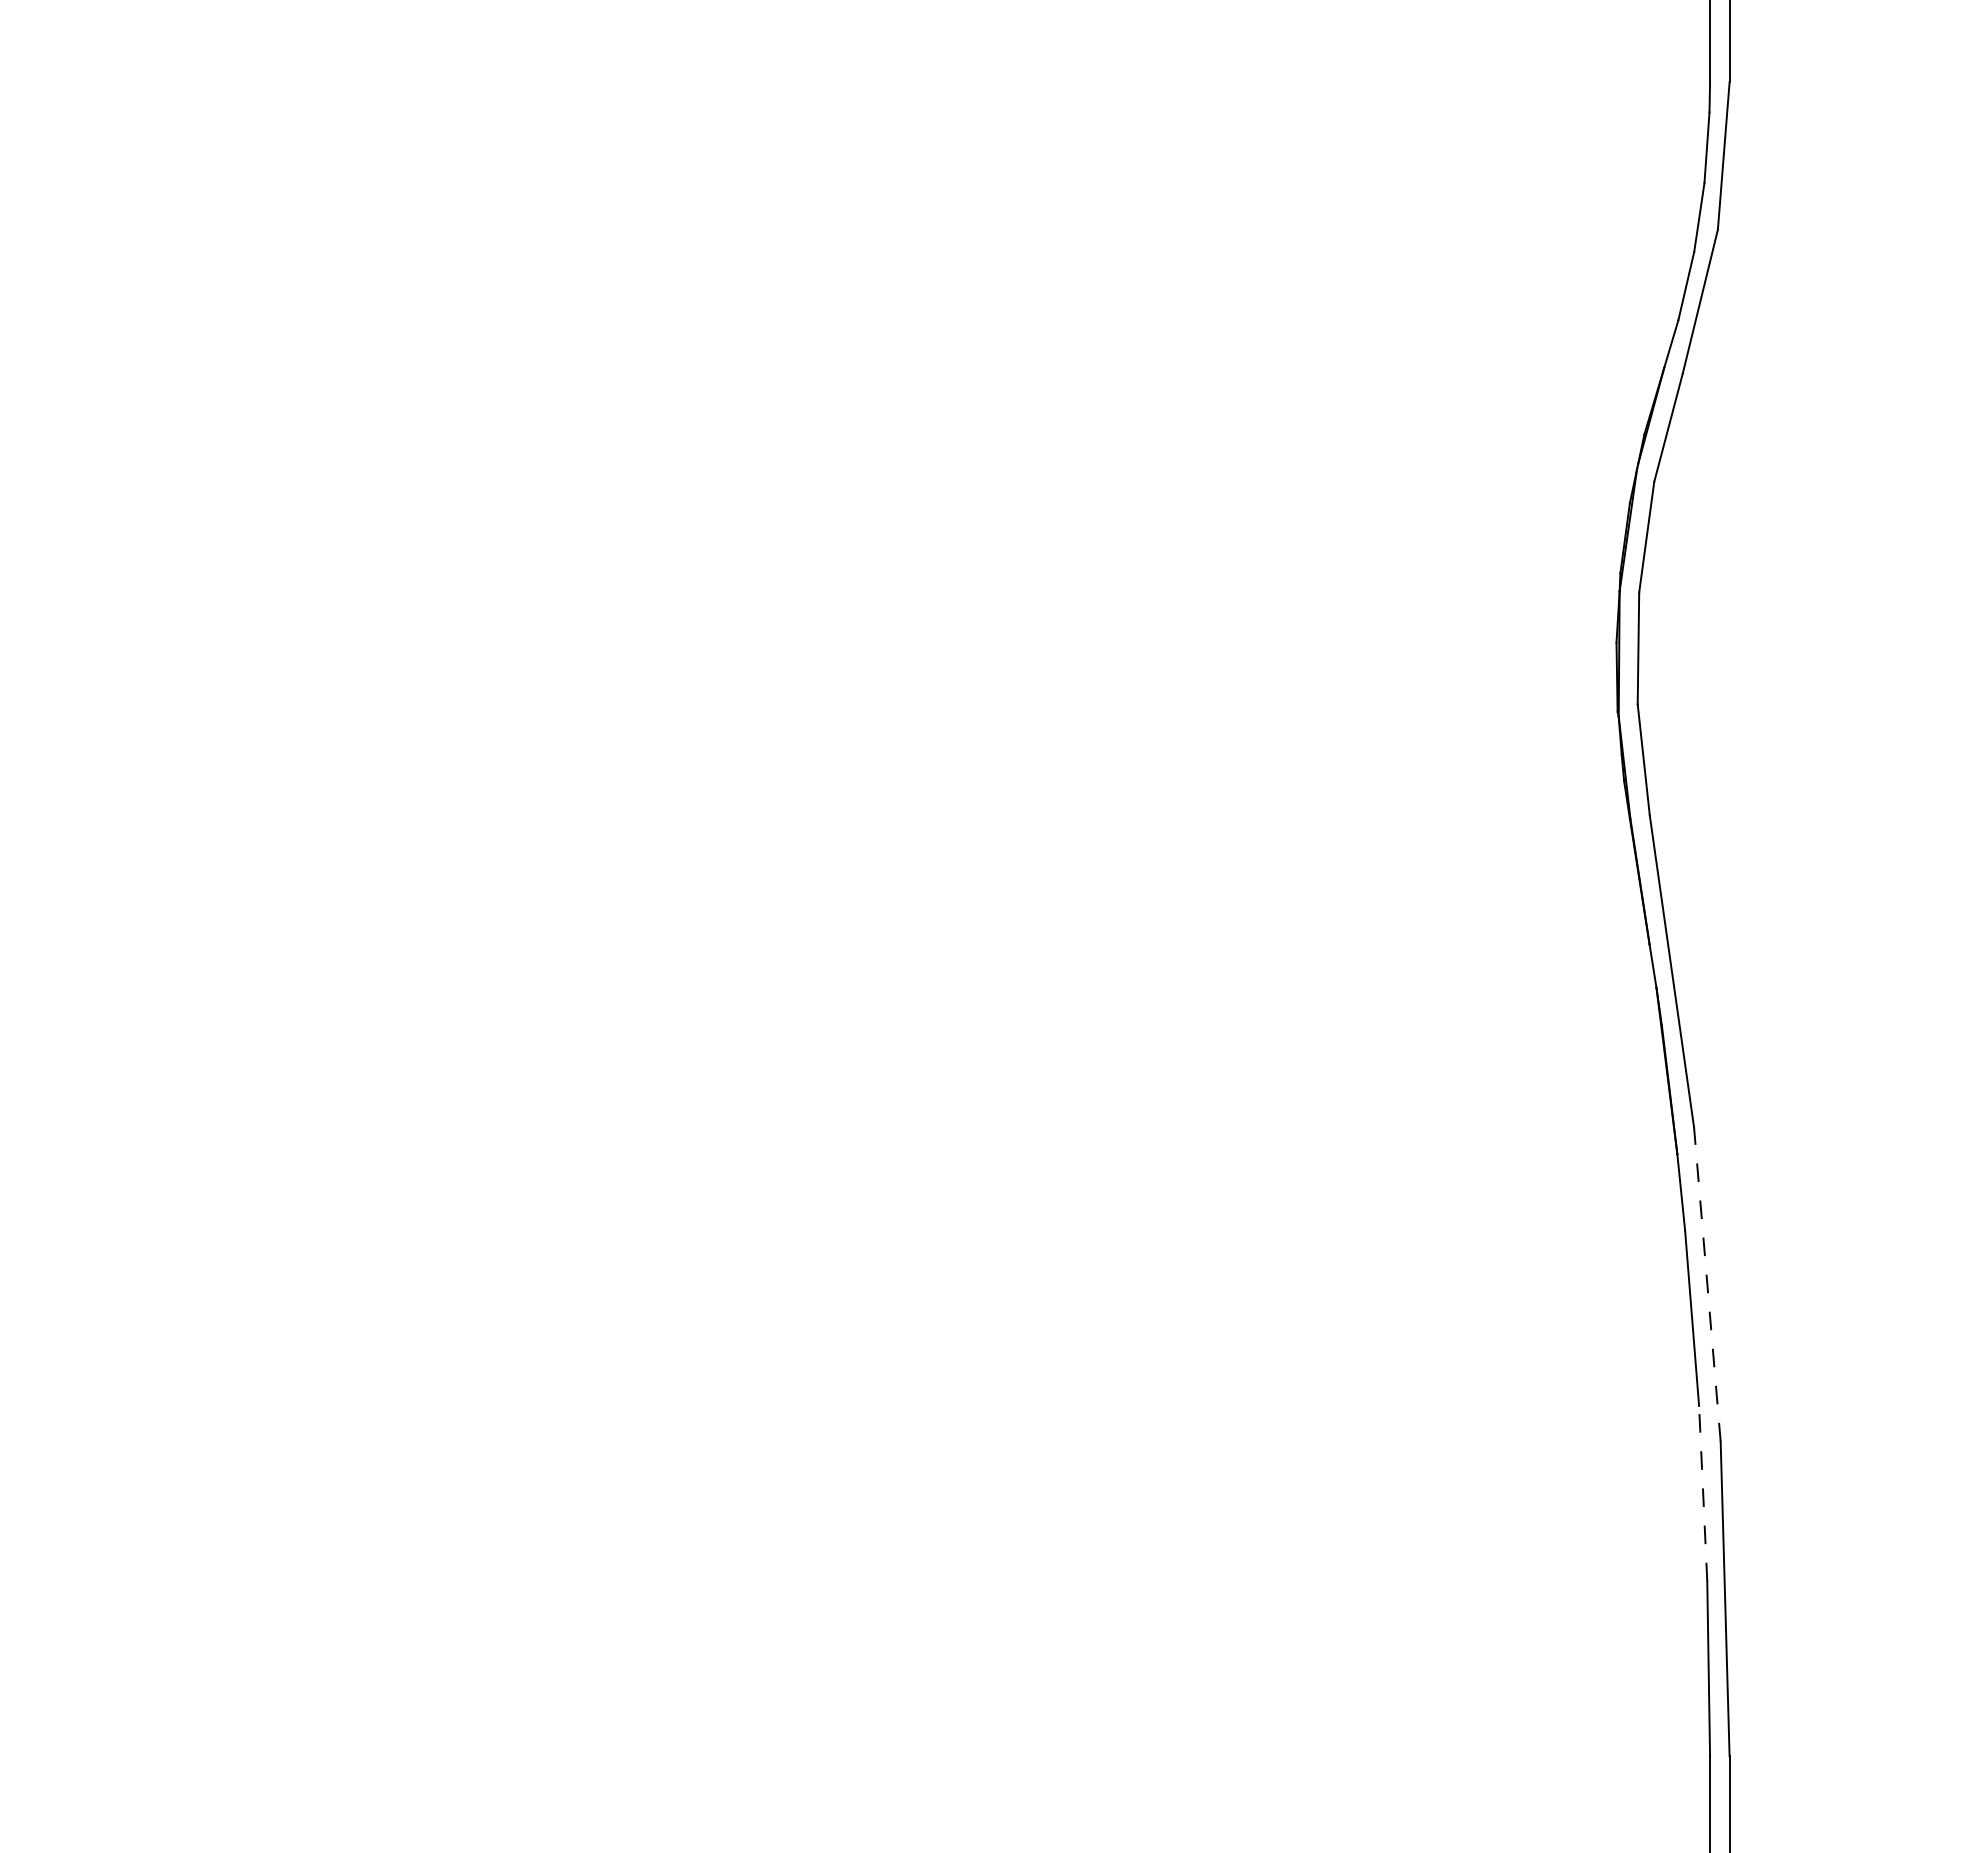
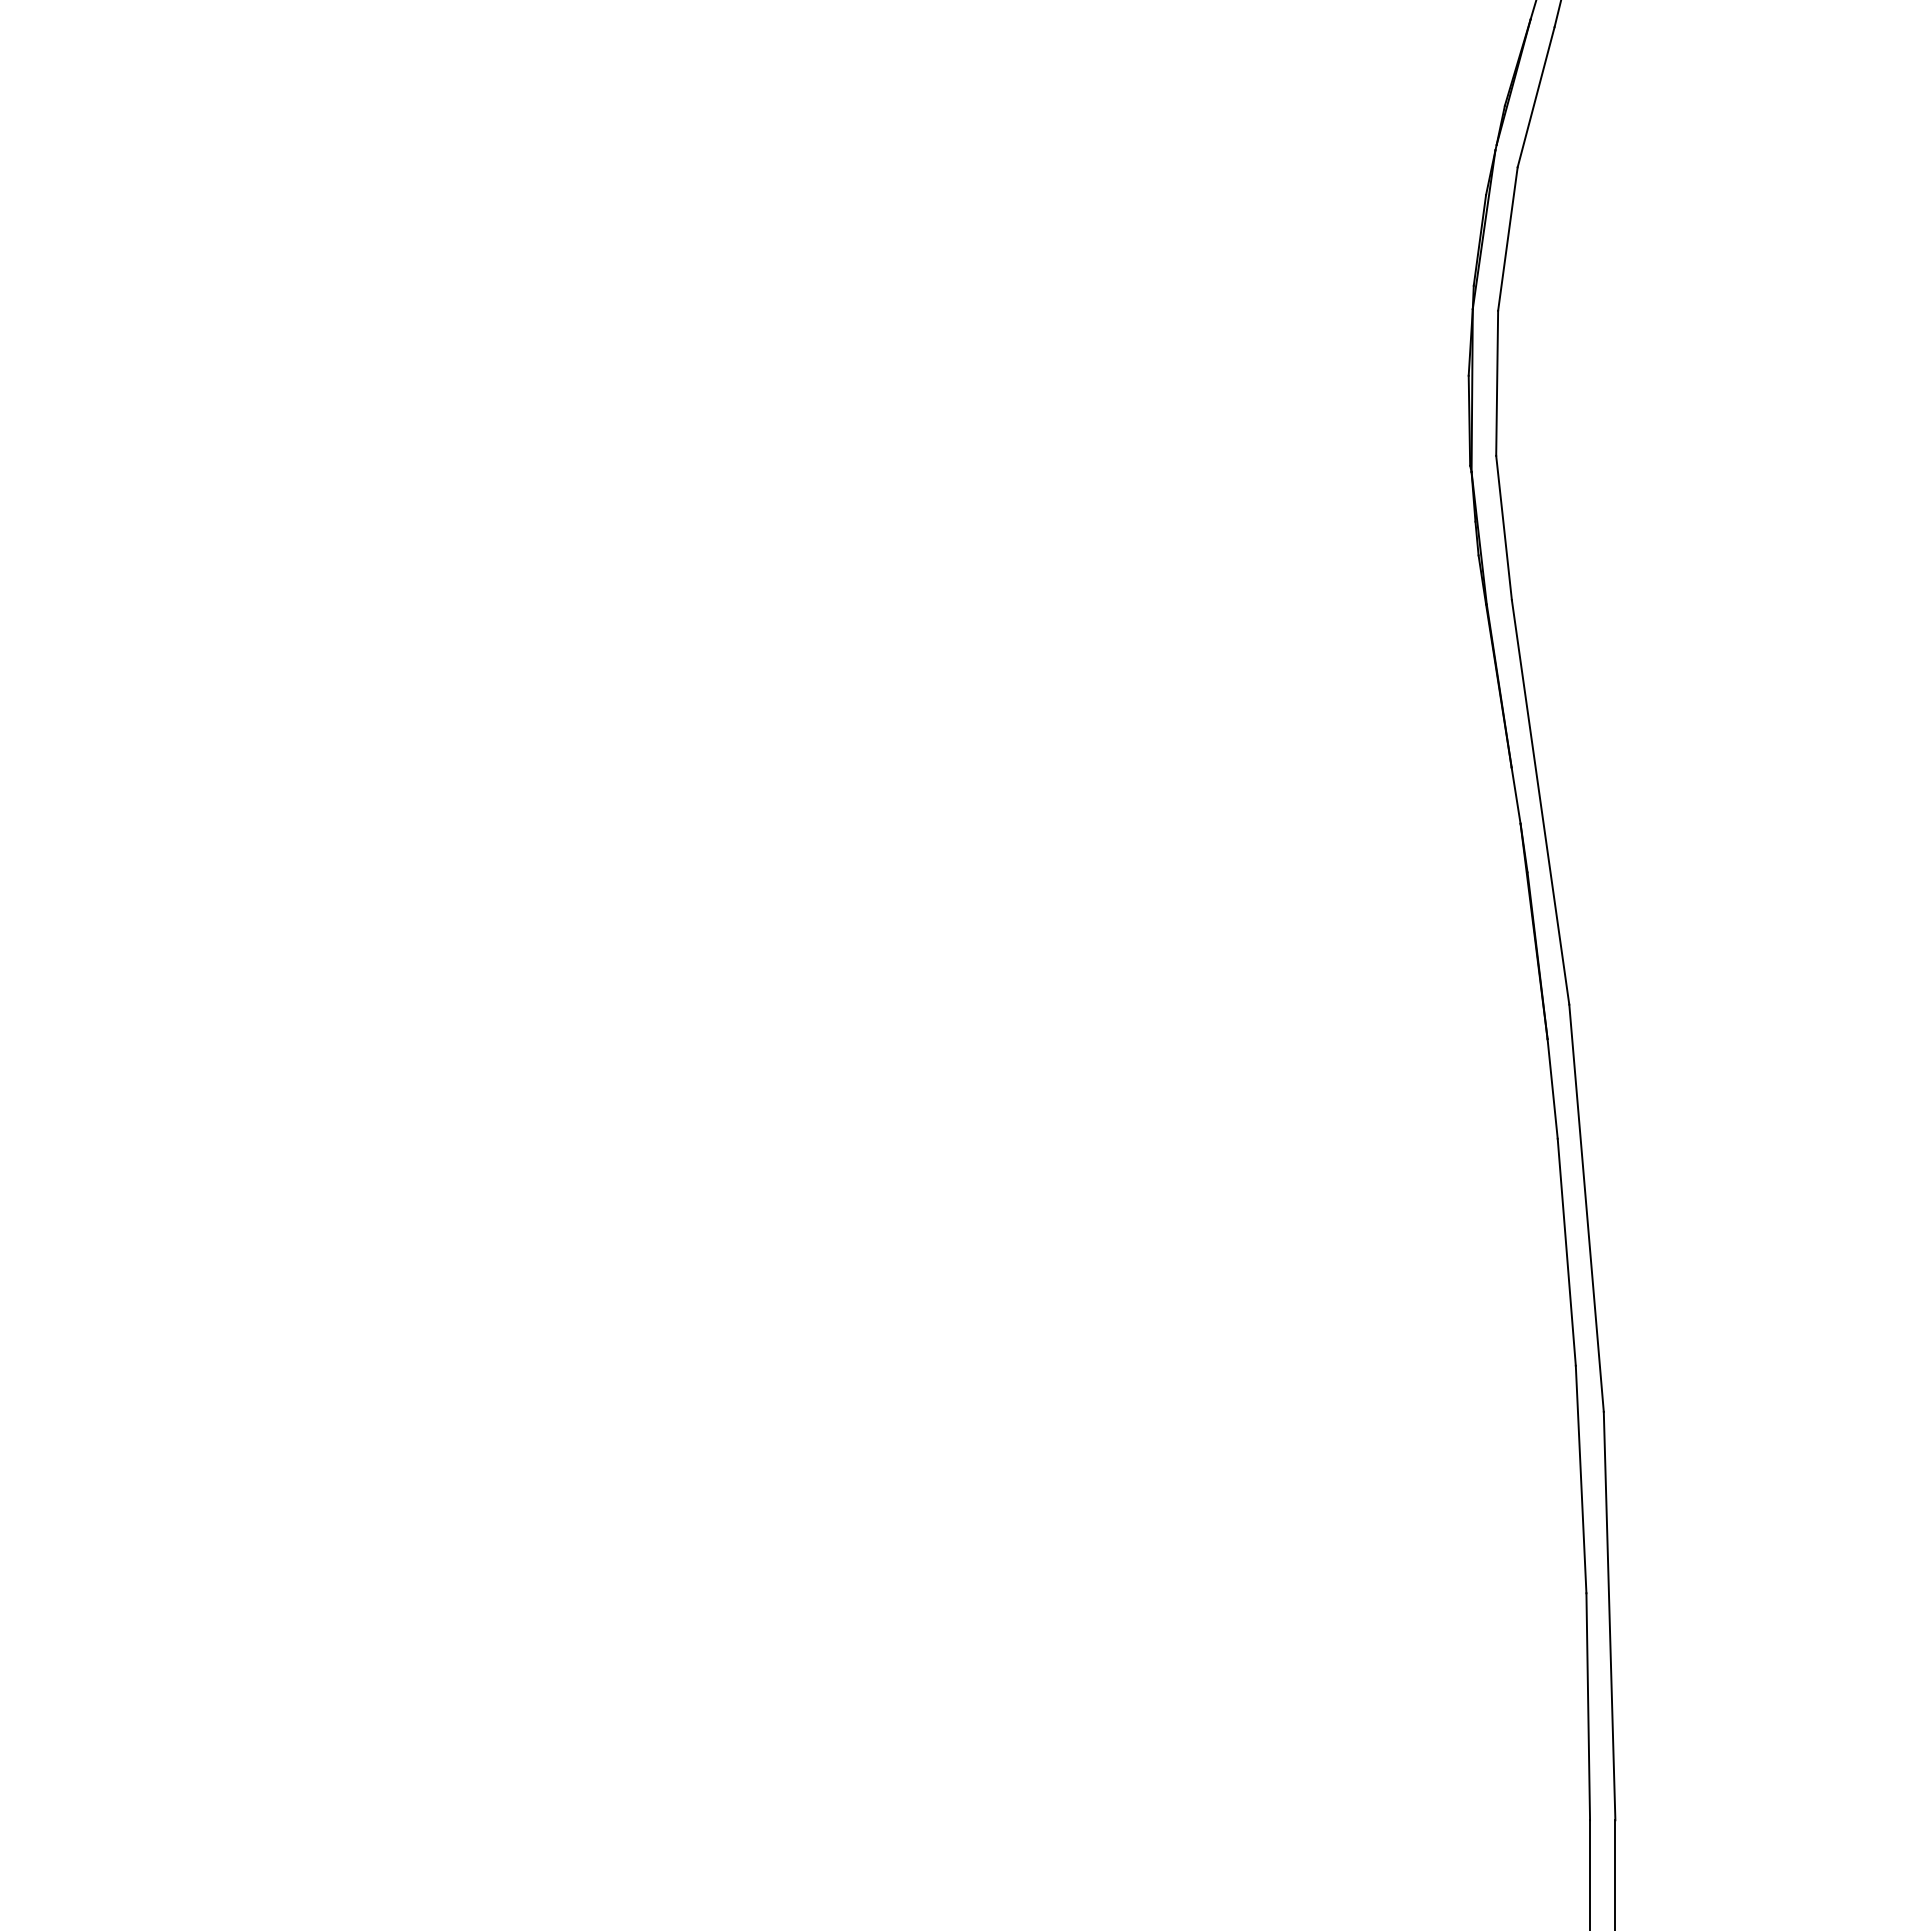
line: (1707, 1284) -> (1586, 1208), dashed -> solid
line: (1703, 1493) -> (1581, 1479), dashed -> solid

